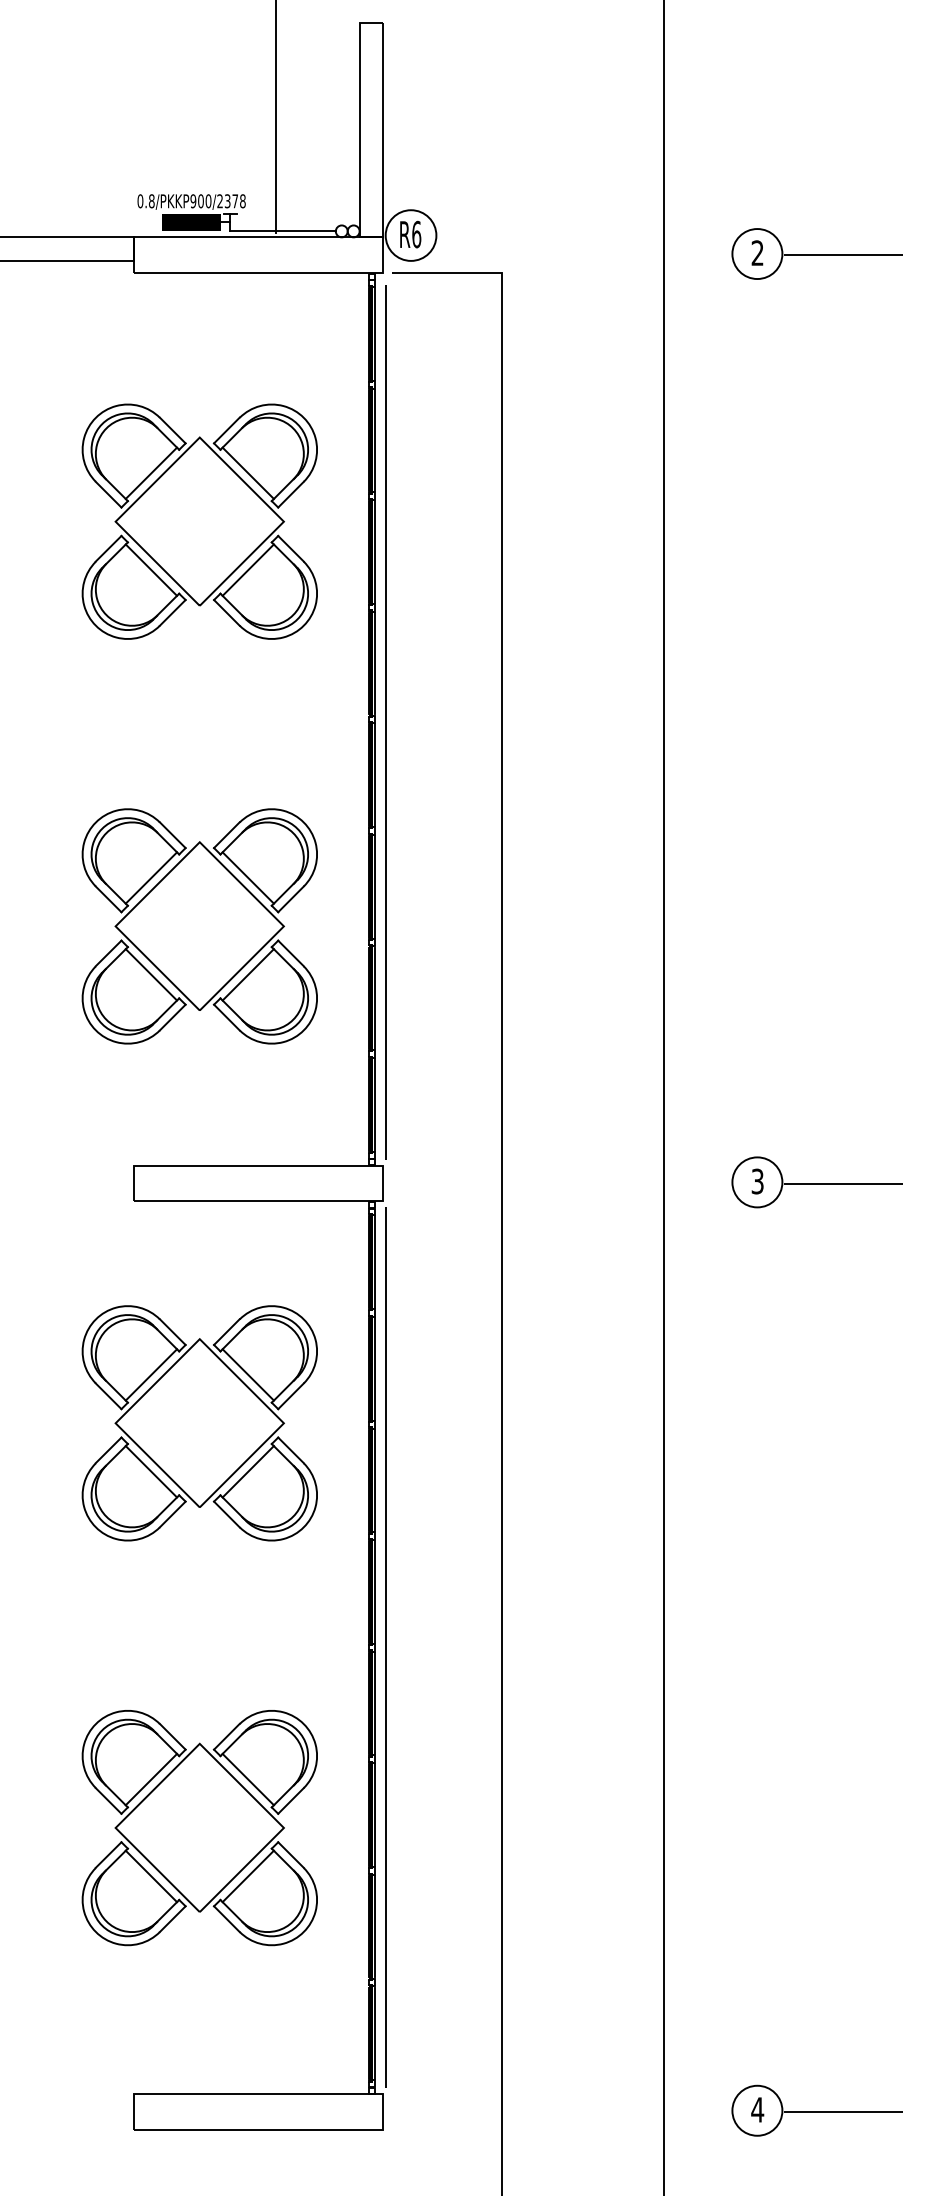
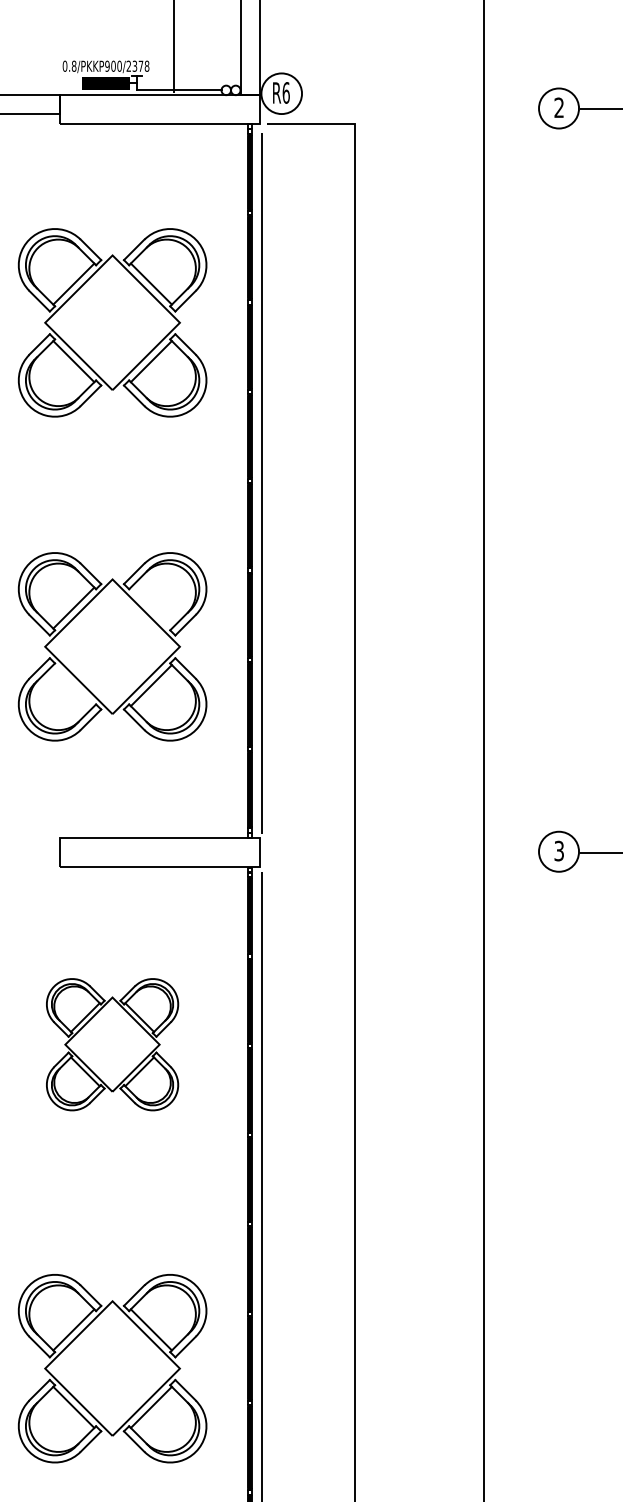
line: (247, 877) -> (150, 607), removed
line: (151, 974) -> (73, 685), removed
part: (199, 1423) -> (112, 1044), size x0.7

